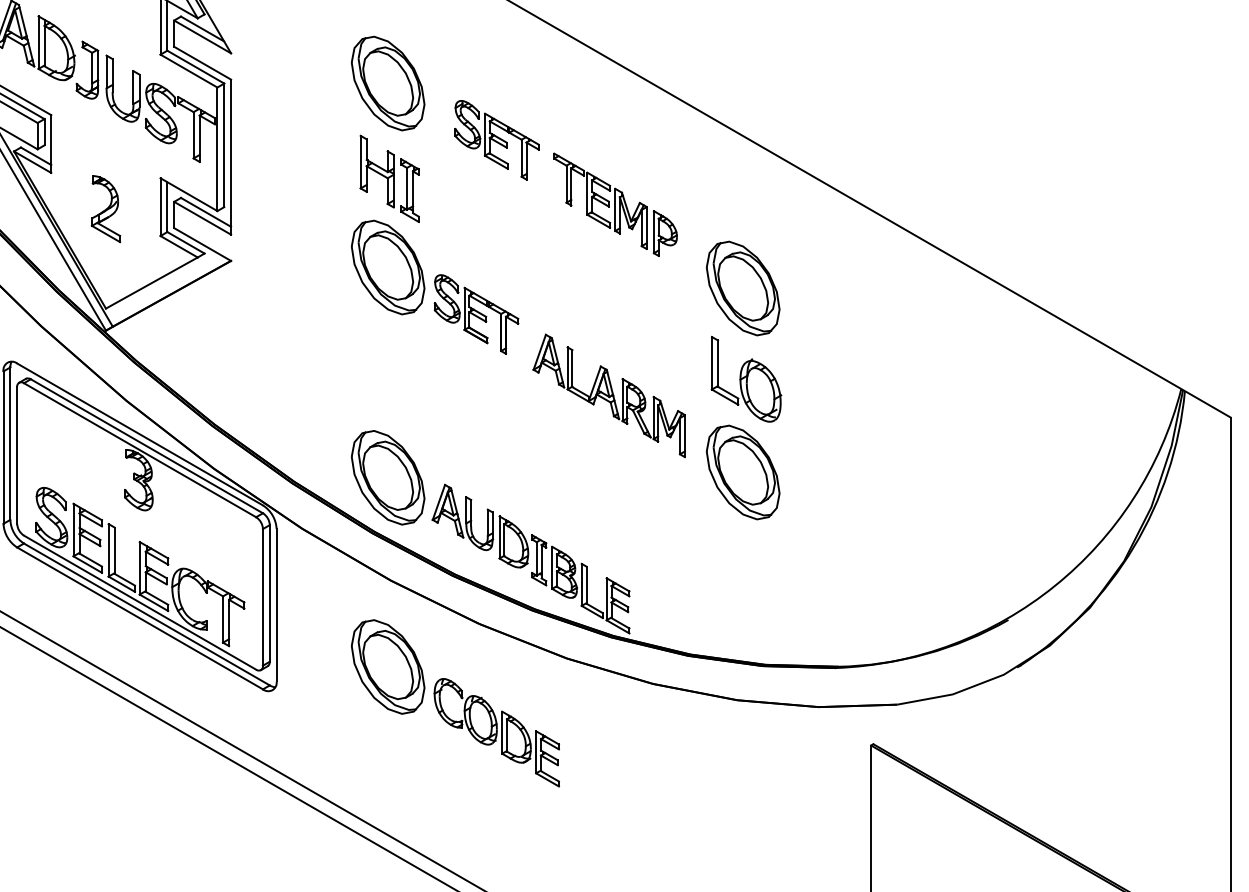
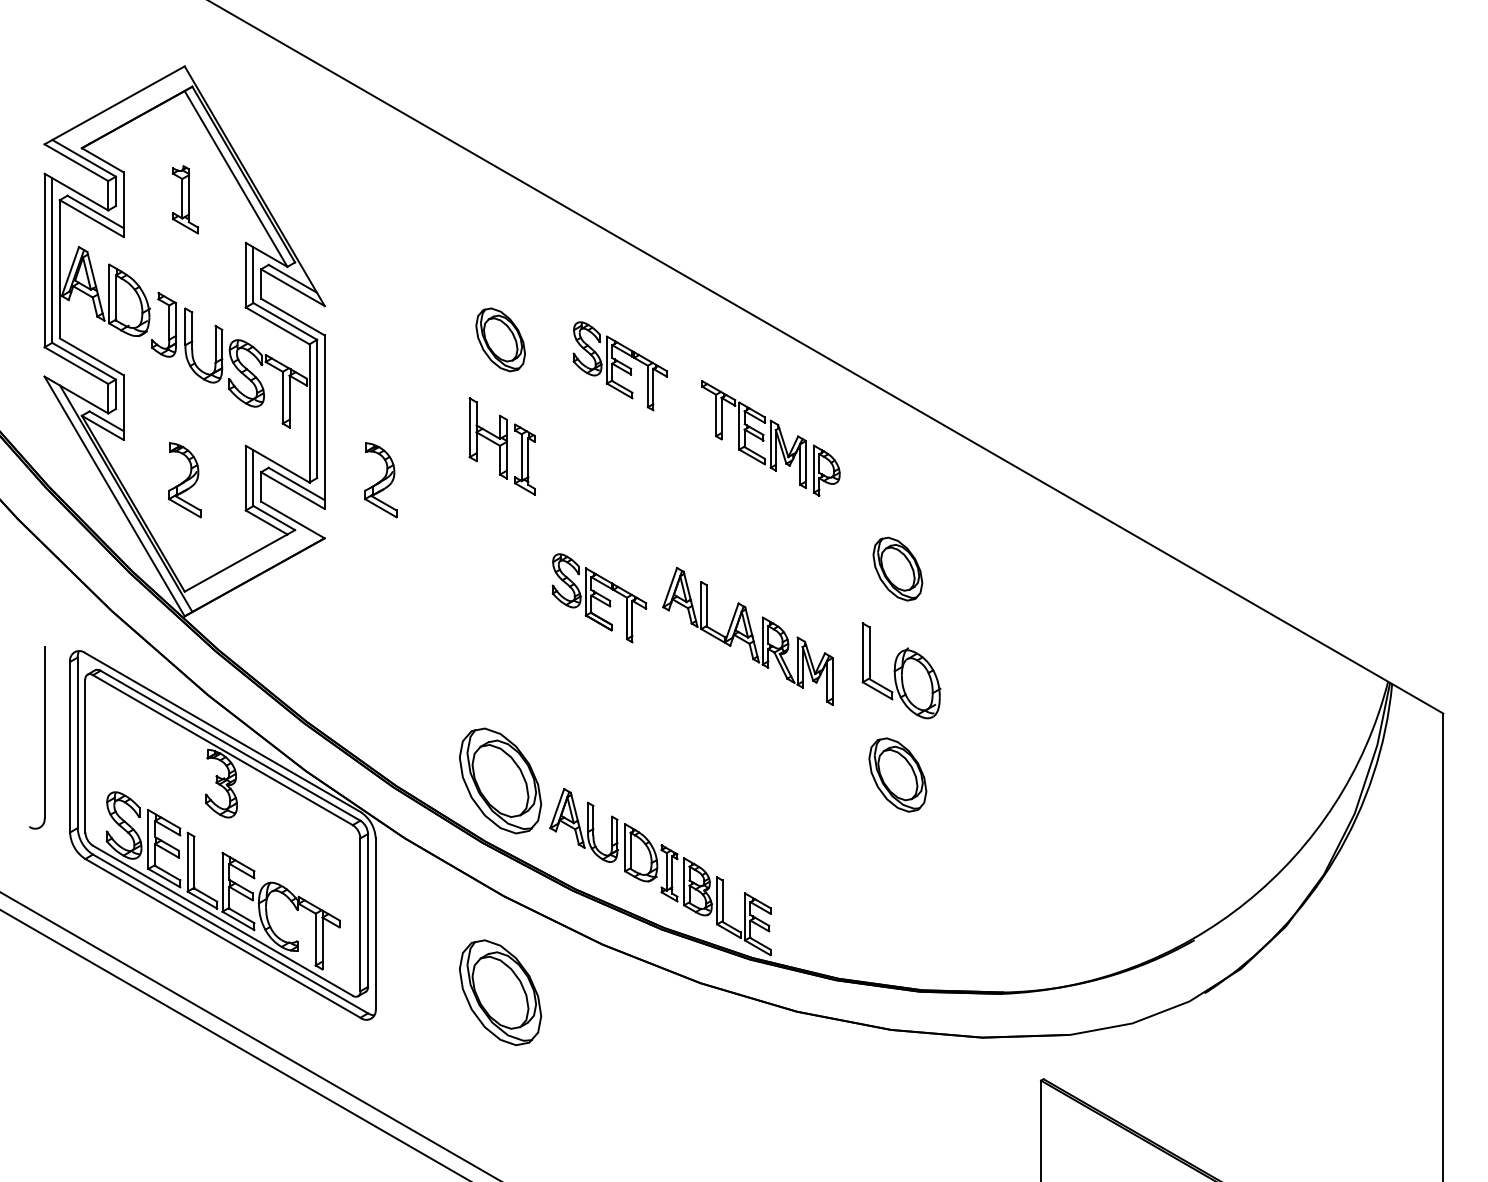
part: (388, 83) -> (500, 339), size x0.6
part: (497, 140) -> (620, 366), moved
part: (615, 204) -> (770, 438), moved
part: (280, 209) -> (380, 480), added
part: (388, 267) -> (500, 545), removed
part: (742, 287) -> (897, 568), size x0.6
part: (608, 395) -> (747, 635), moved
part: (742, 471) -> (897, 774), size x0.7
part: (496, 732) -> (621, 1066), removed

